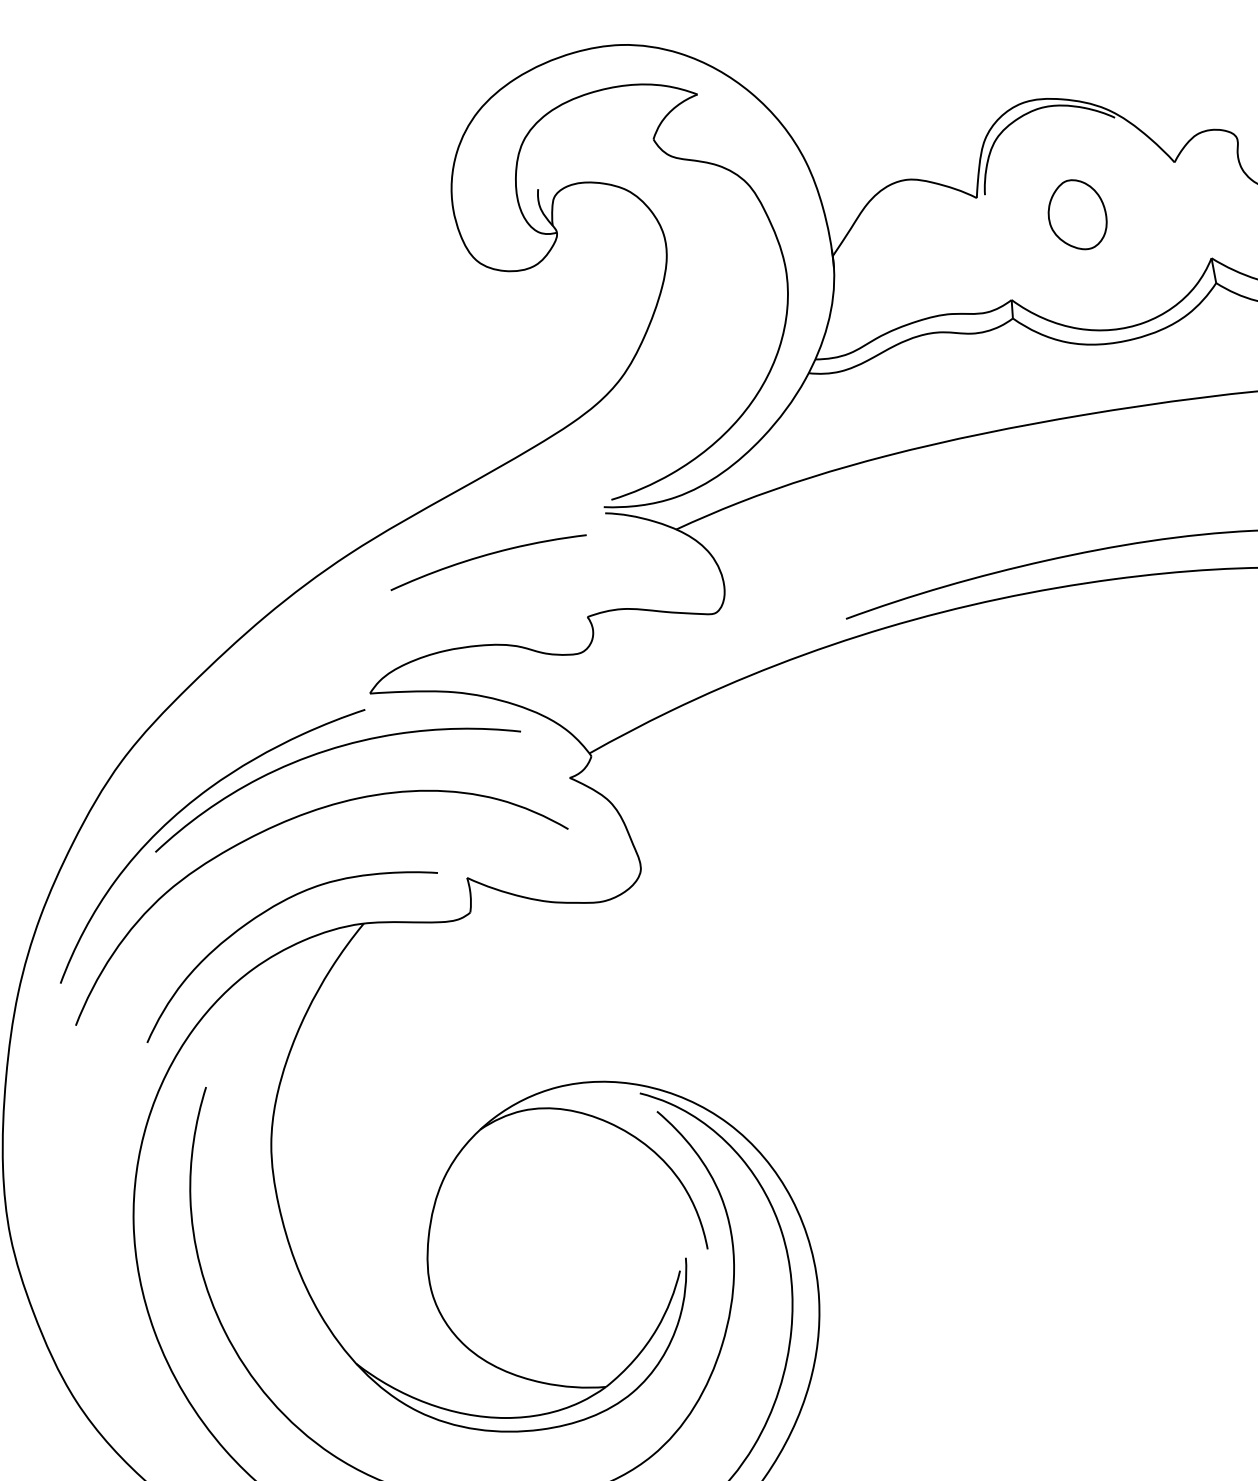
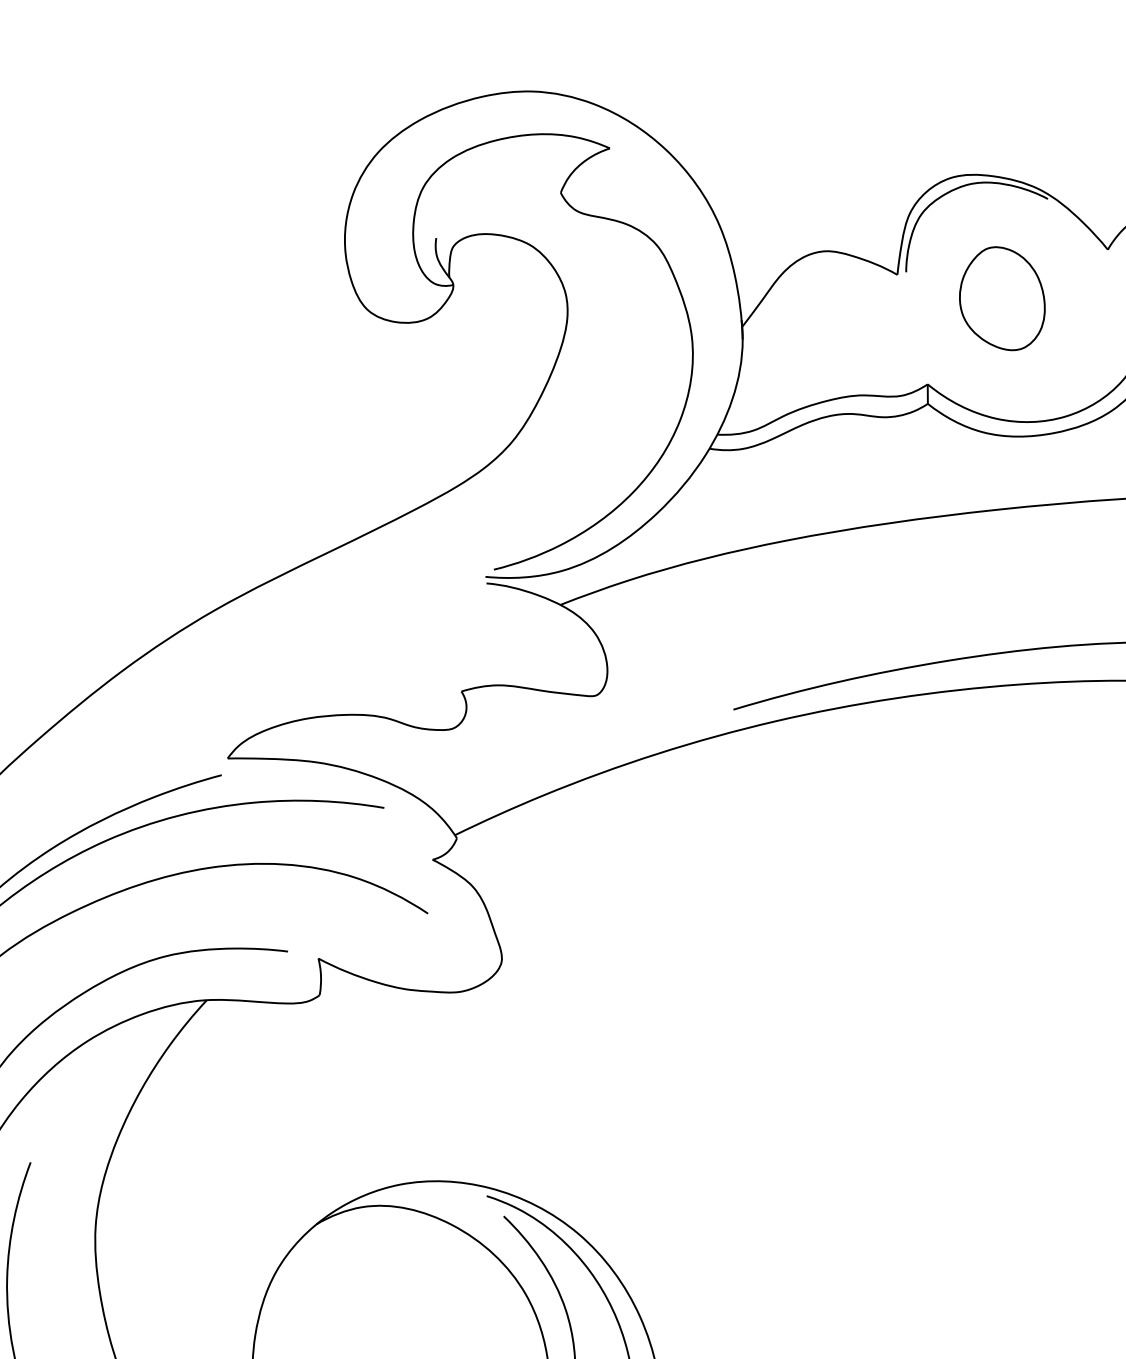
part: (1077, 214) -> (1002, 298), size x1.4
curve: (485, 556) -> (357, 621), removed

